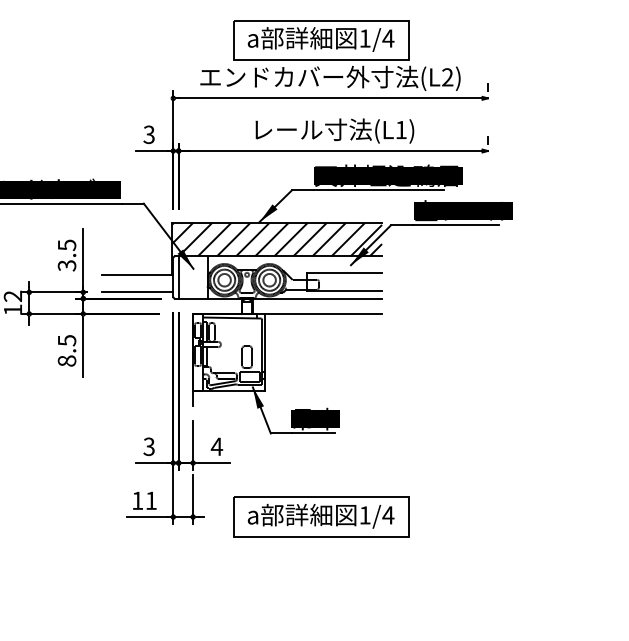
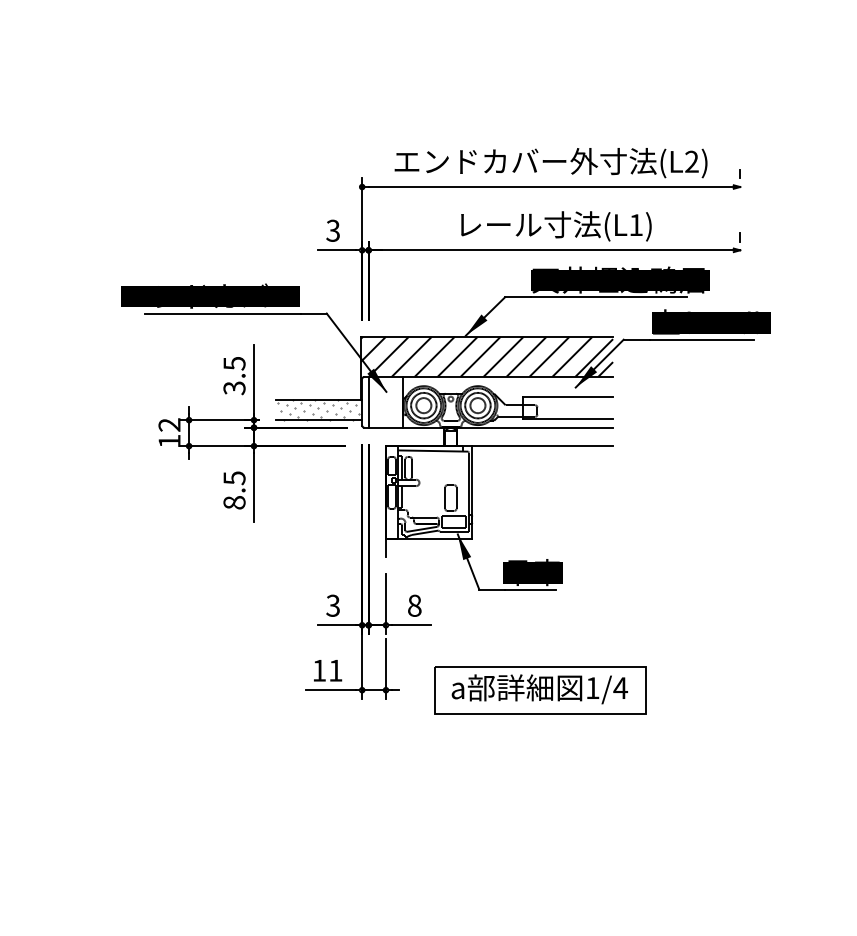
part: (321, 40) -> (540, 117), removed
hatch: (137, 283) -> (319, 409), added
text: (216, 446) -> (414, 605), 4 -> 8

